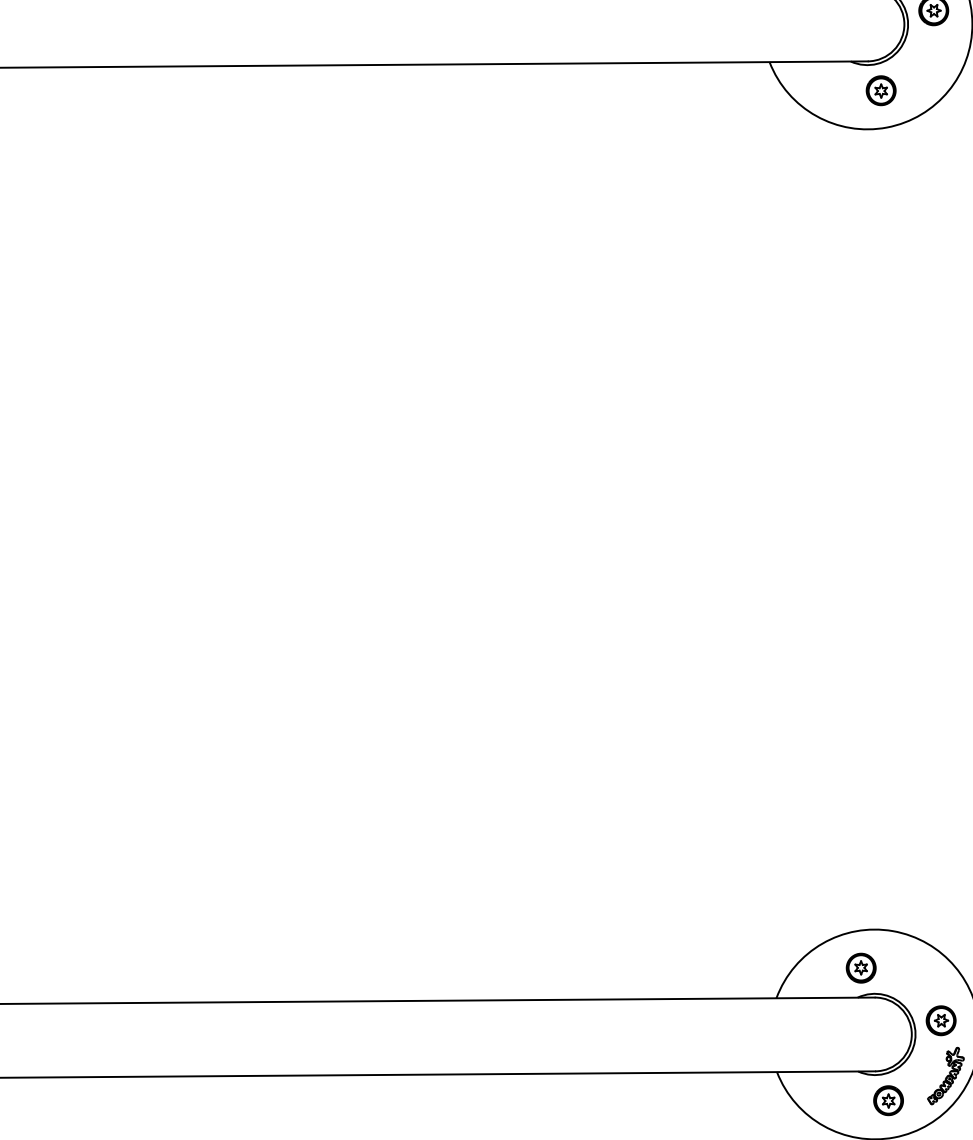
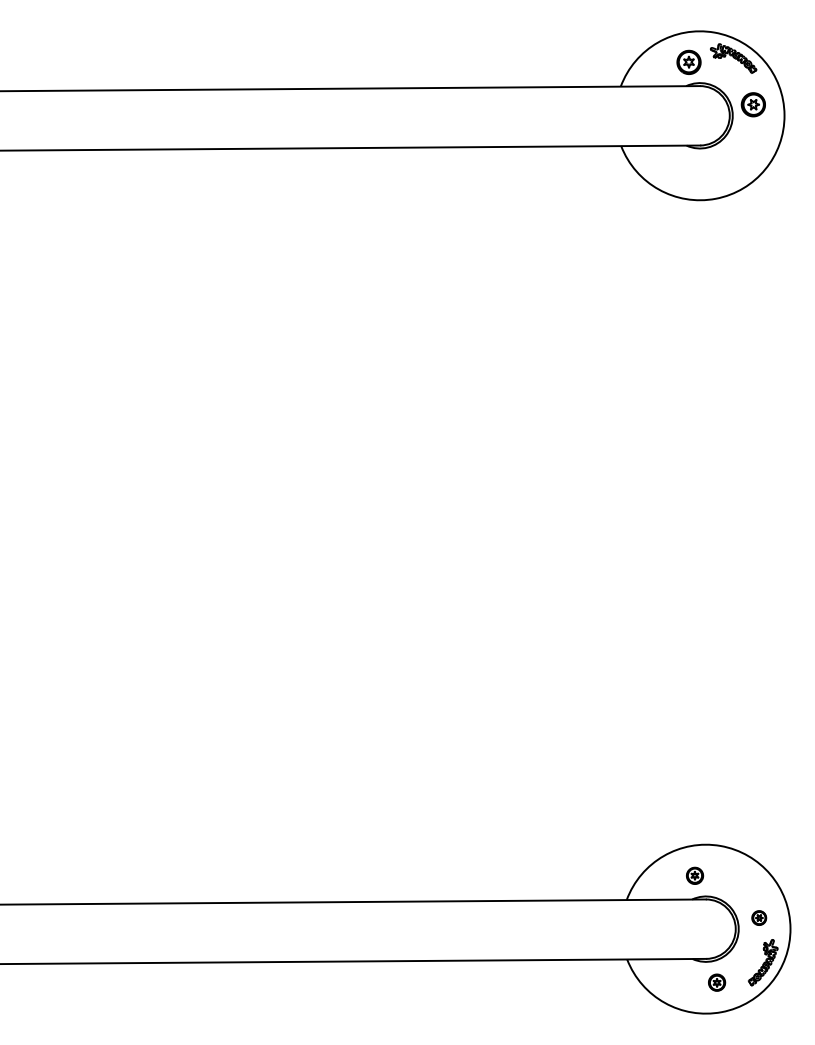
part: (880, 89) -> (710, 168), removed
part: (860, 967) -> (694, 875), size x0.7
part: (940, 1019) -> (758, 917), size x0.6
part: (887, 1100) -> (716, 982), size x0.7

